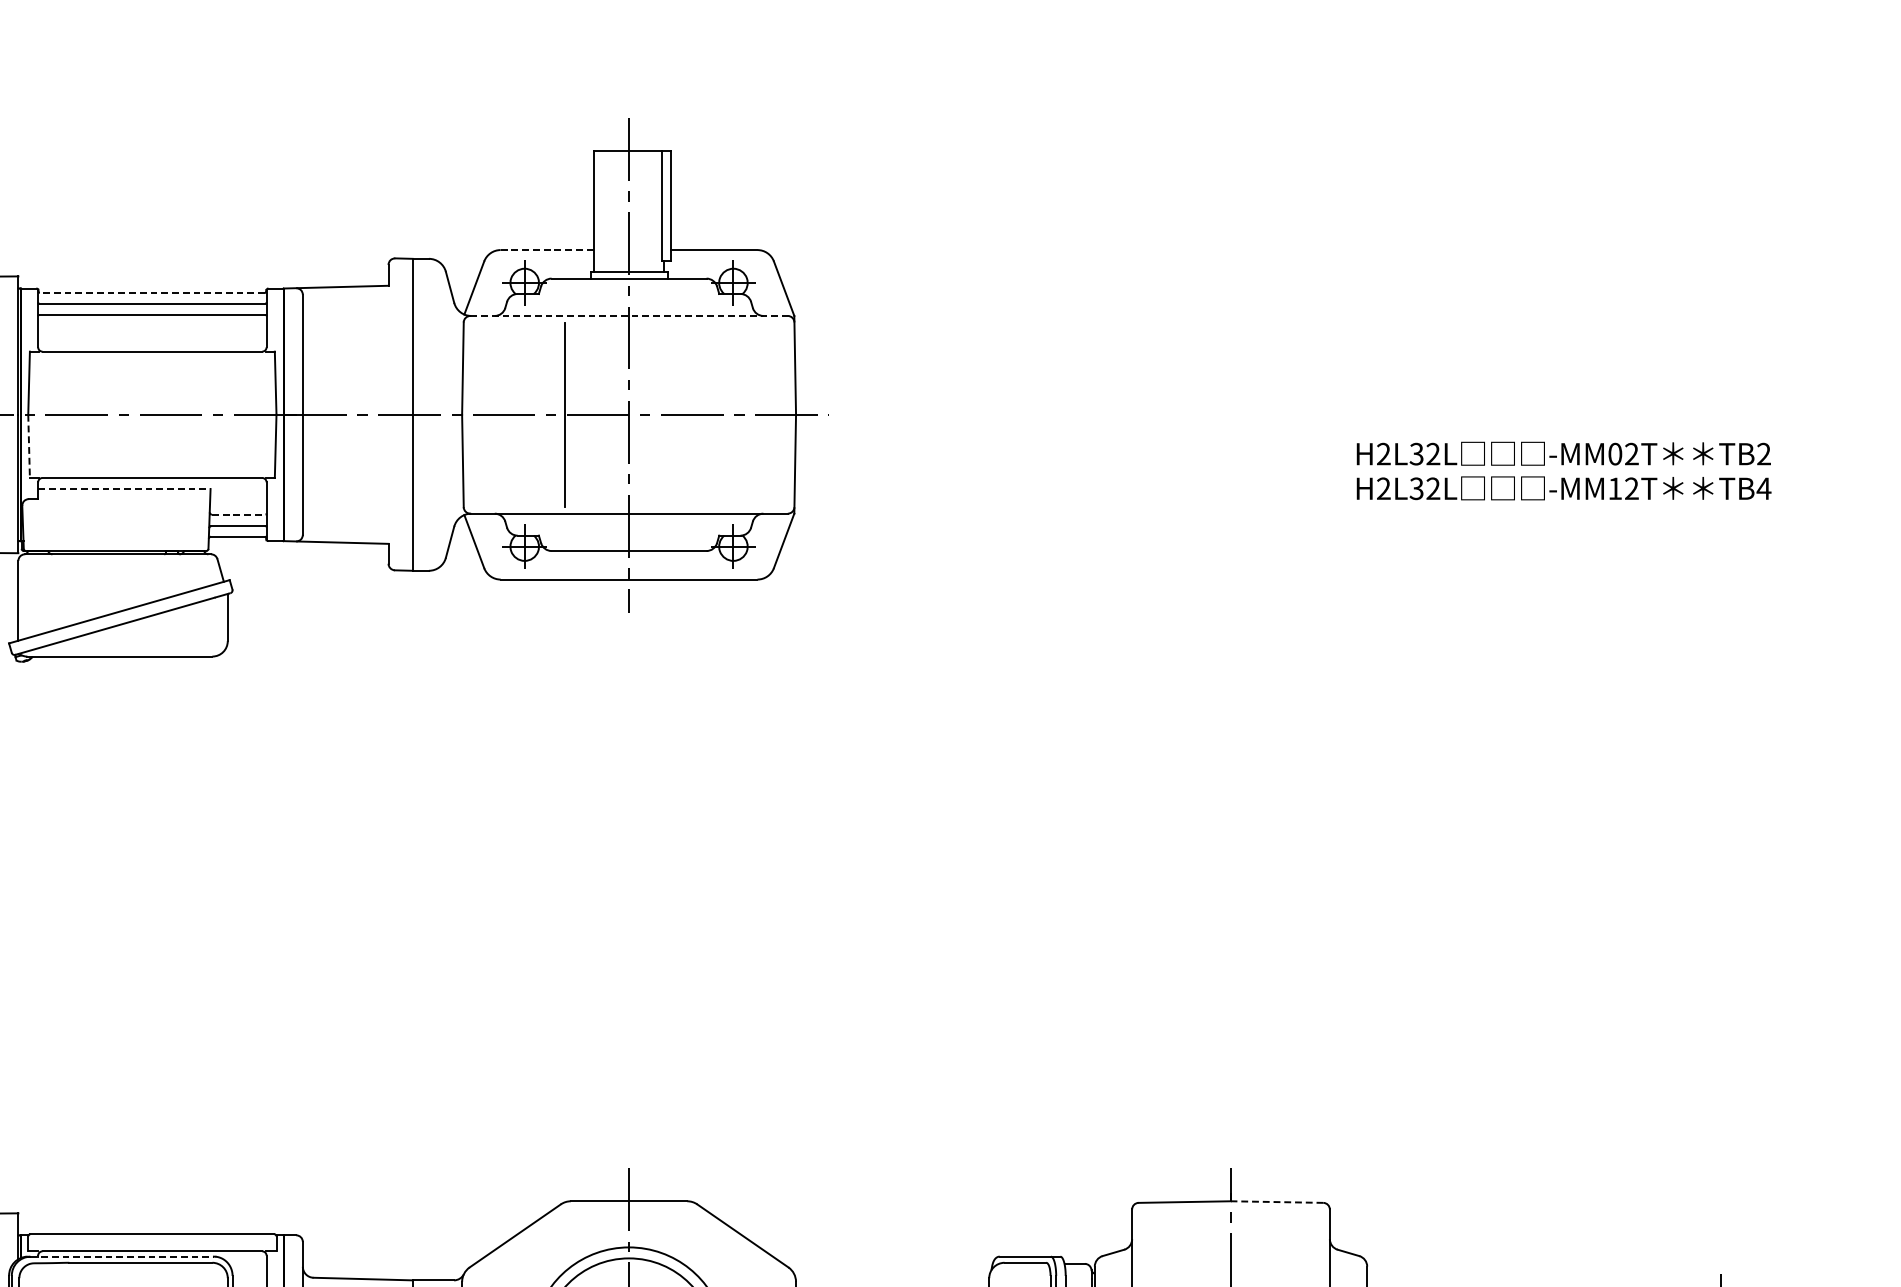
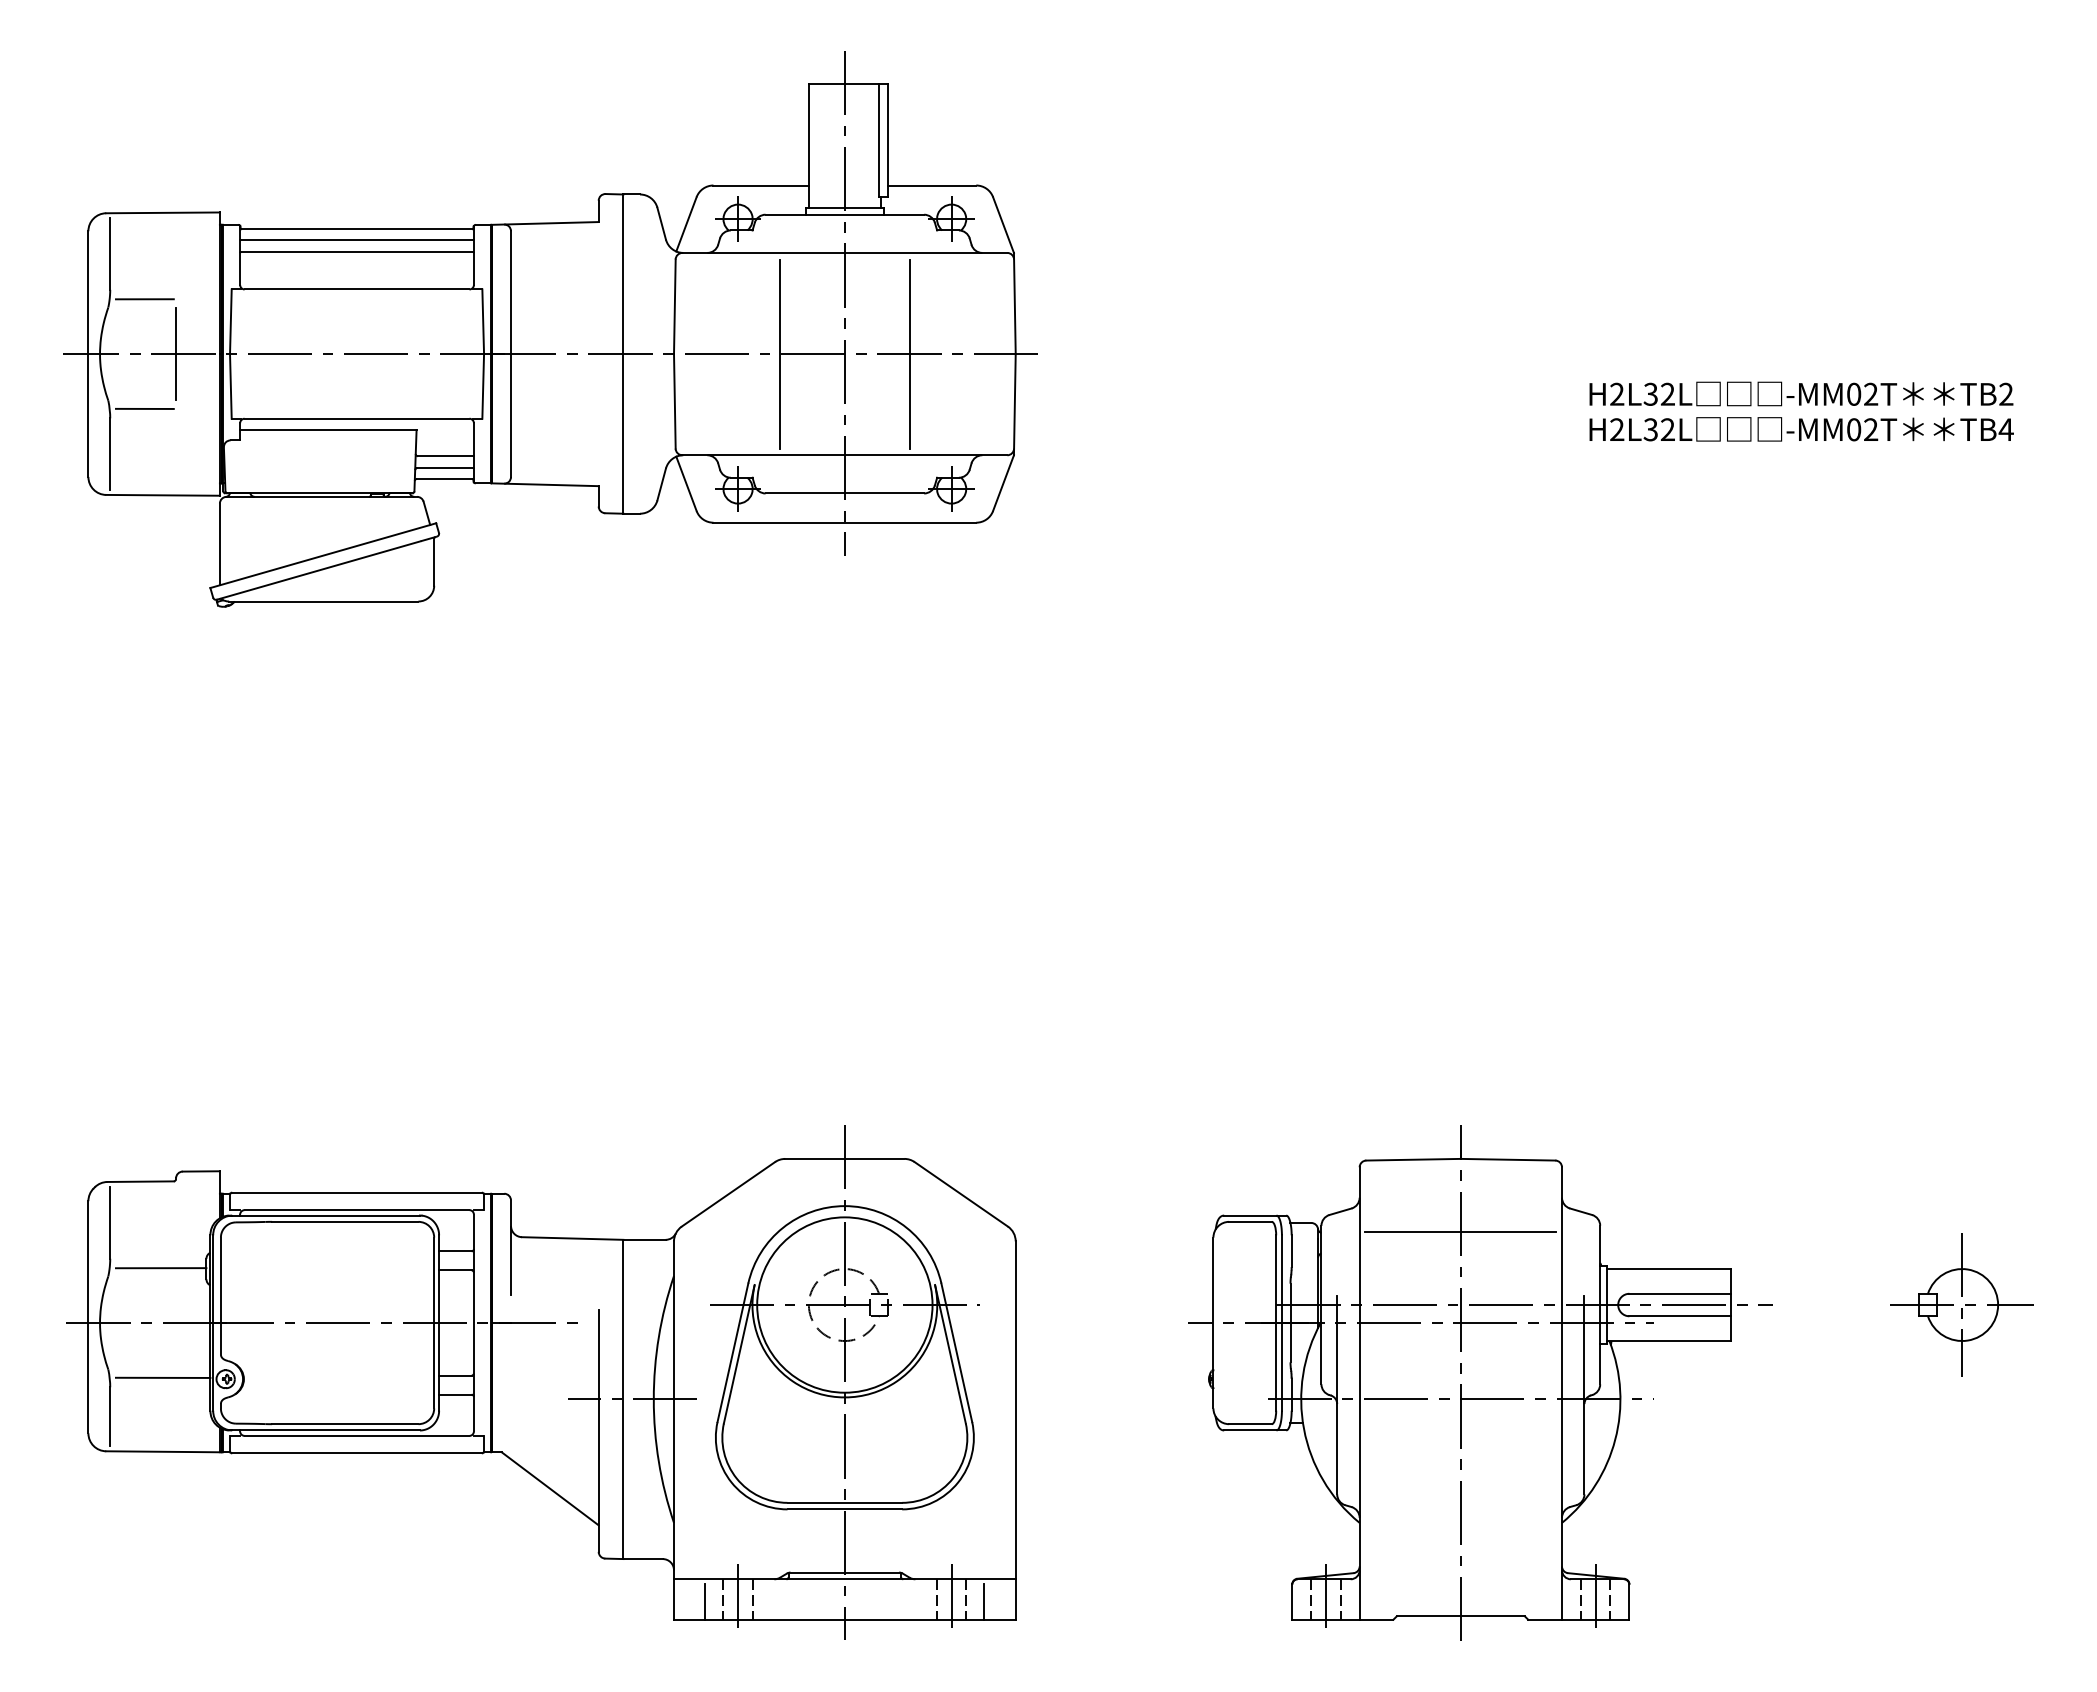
line: (547, 250) -> (761, 185), dashed -> solid
line: (151, 293) -> (356, 229), dashed -> solid
line: (629, 315) -> (845, 252), dashed -> solid
line: (693, 414) -> (910, 353), added
line: (28, 446) -> (230, 386), dashed -> solid
text: (1615, 488) -> (1854, 429), -MM12T -> -MM02T
line: (124, 489) -> (328, 430), dashed -> solid
line: (238, 514) -> (445, 456), dashed -> solid
line: (1276, 1201) -> (1507, 1159), dashed -> solid
line: (122, 1256) -> (326, 1215), dashed -> solid
line: (1230, 1272) -> (1460, 1231), added

